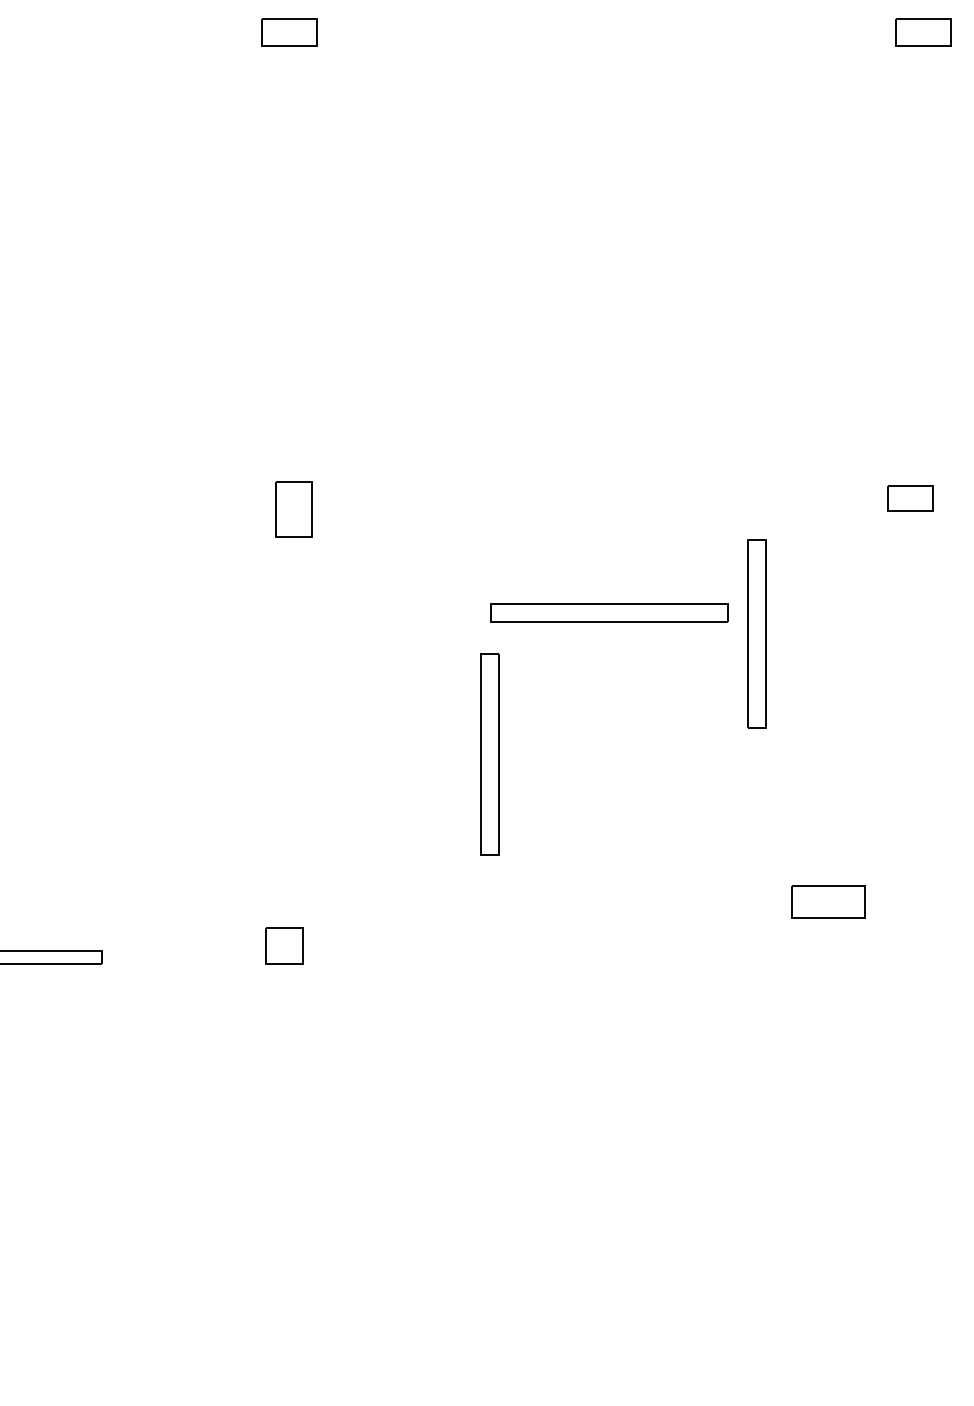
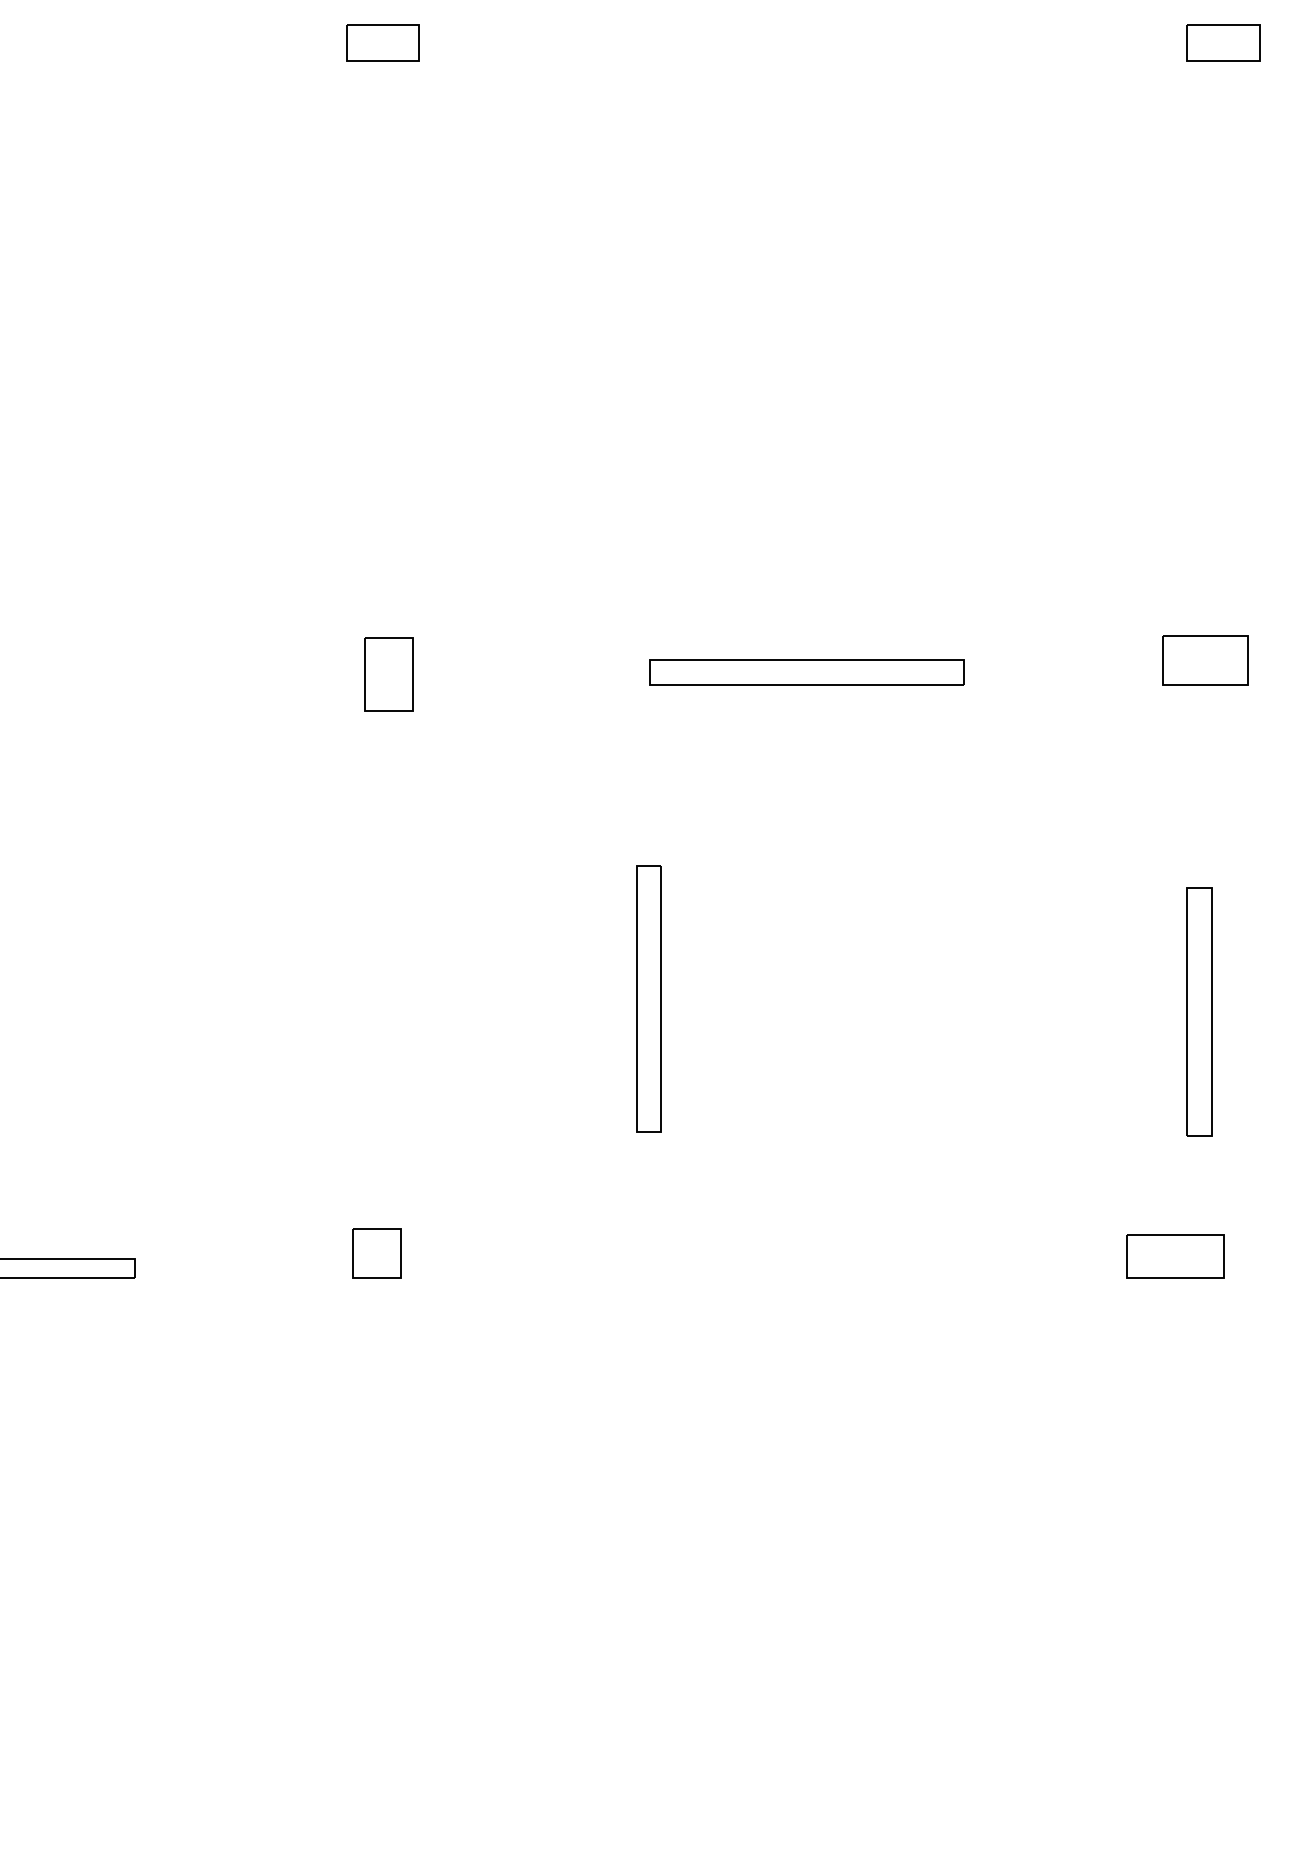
part: (910, 498) -> (1205, 660), size x1.43
part: (608, 613) -> (806, 672), moved
part: (756, 633) -> (1199, 1011), moved
part: (828, 902) -> (1175, 1256), moved

